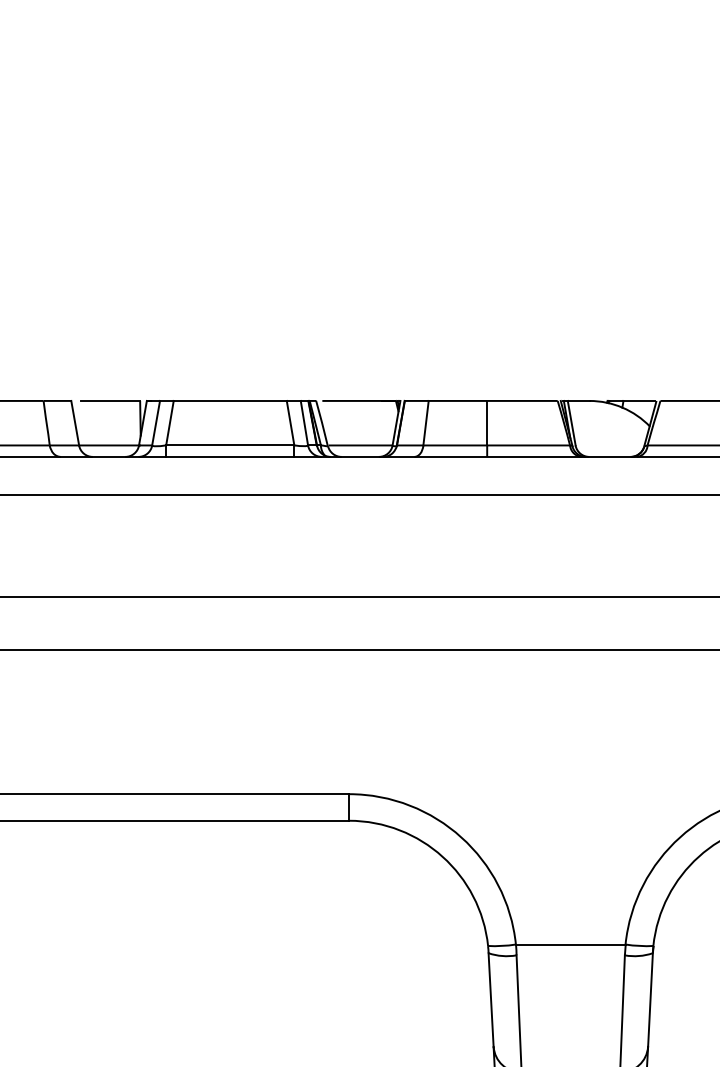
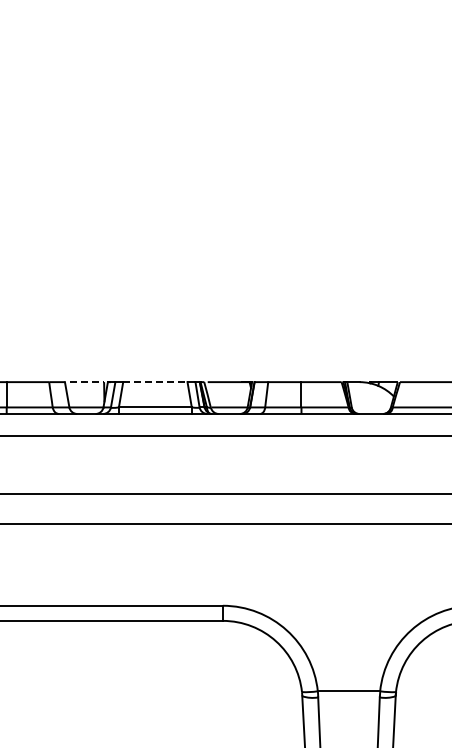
line: (110, 401) -> (87, 382), solid -> dashed
line: (230, 401) -> (155, 382), solid -> dashed

